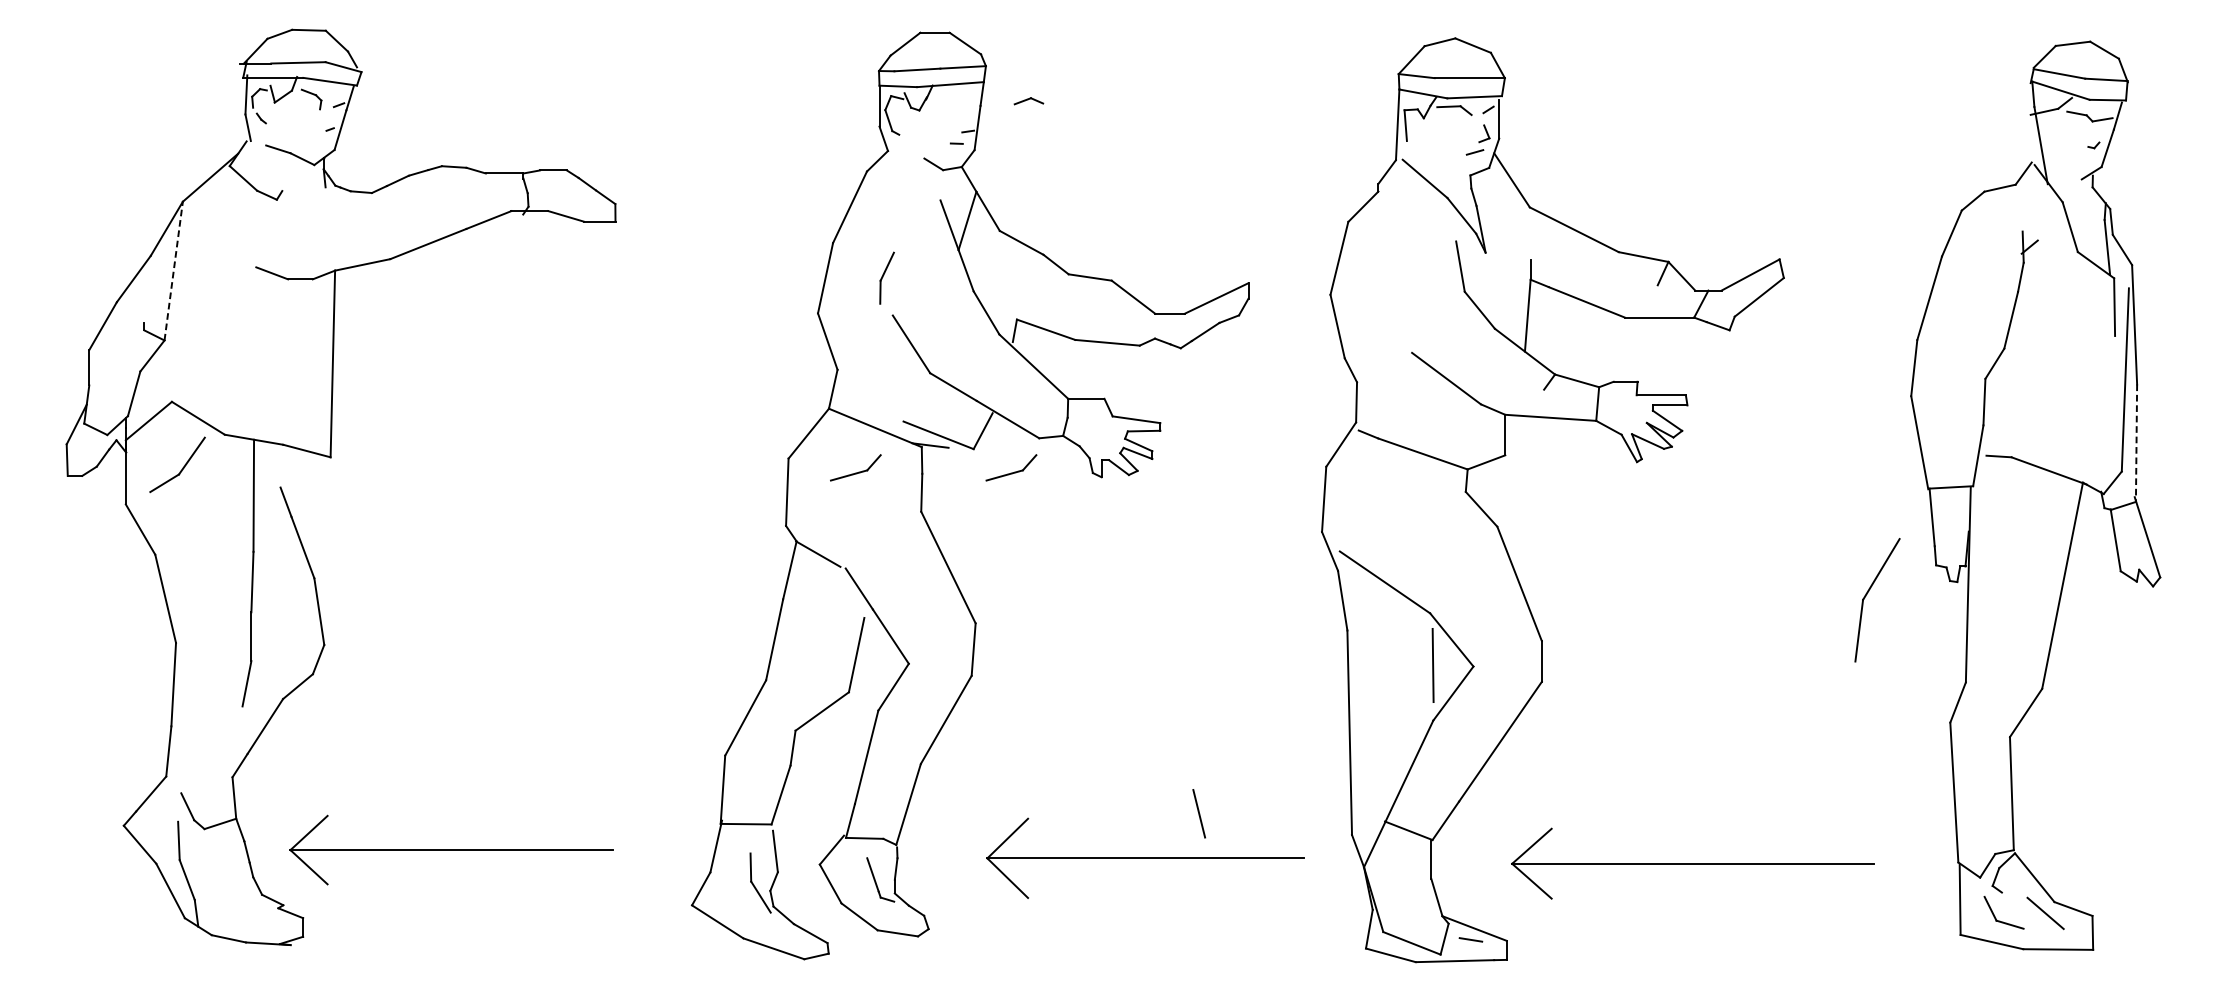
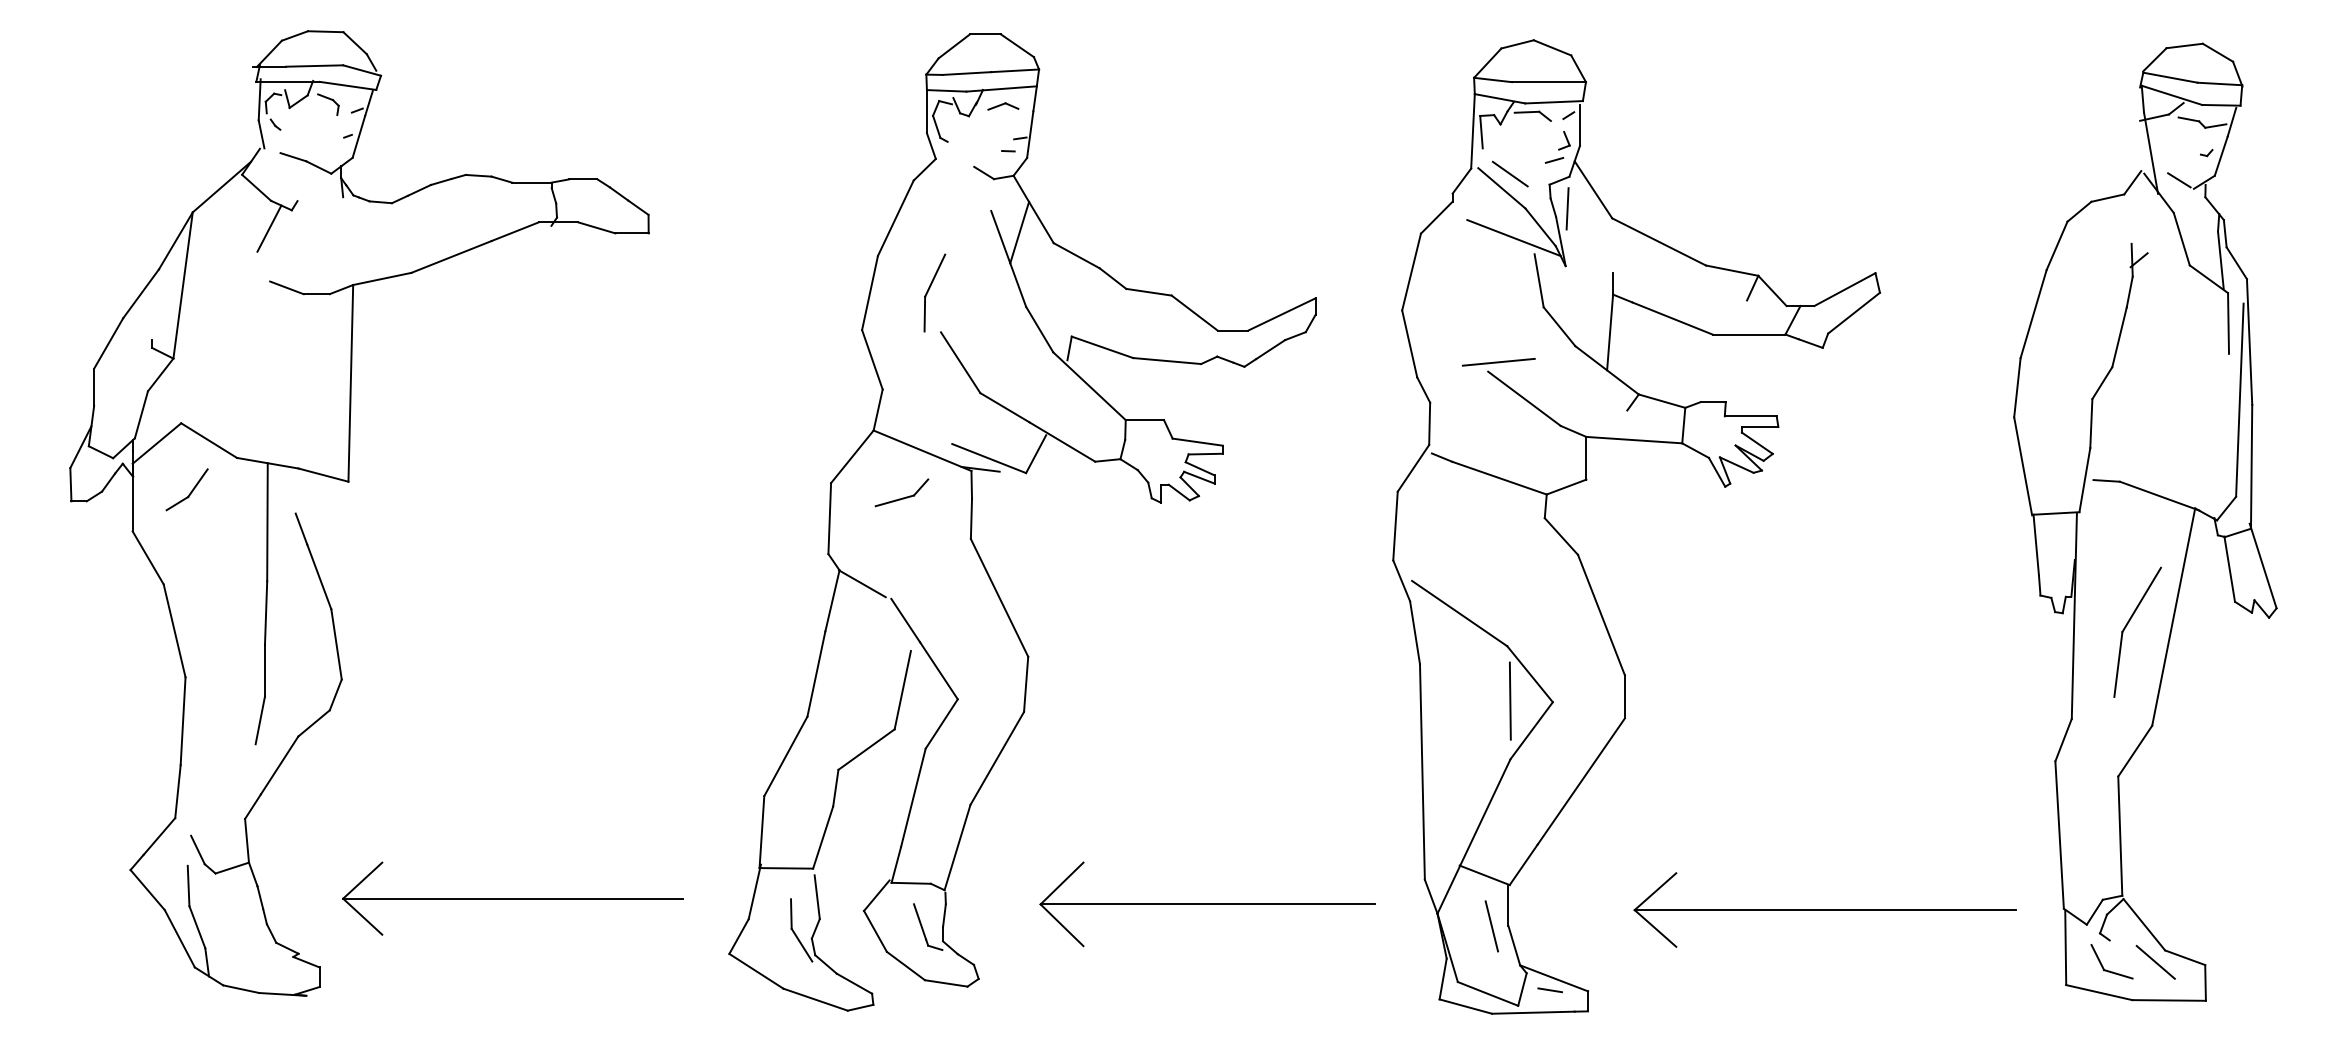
part: (1029, 101) -> (1003, 106), moved
line: (1432, 164) -> (1509, 173), added
line: (2068, 171) -> (2179, 180), added
line: (1487, 198) -> (1567, 208), added
line: (255, 217) -> (269, 228), added
line: (1436, 226) -> (1513, 238), added
line: (174, 271) -> (183, 285), dashed -> solid
part: (886, 277) -> (934, 292), size x1.43
line: (1421, 343) -> (1498, 361), added
line: (2136, 442) -> (2251, 466), dashed -> solid
part: (176, 464) -> (186, 489), size x0.71
part: (1011, 467) -> (1065, 492), removed
part: (1867, 593) -> (2127, 625), moved
line: (1198, 813) -> (1491, 926), moved
part: (451, 849) -> (512, 898), moved
part: (1692, 863) -> (1824, 909), moved

